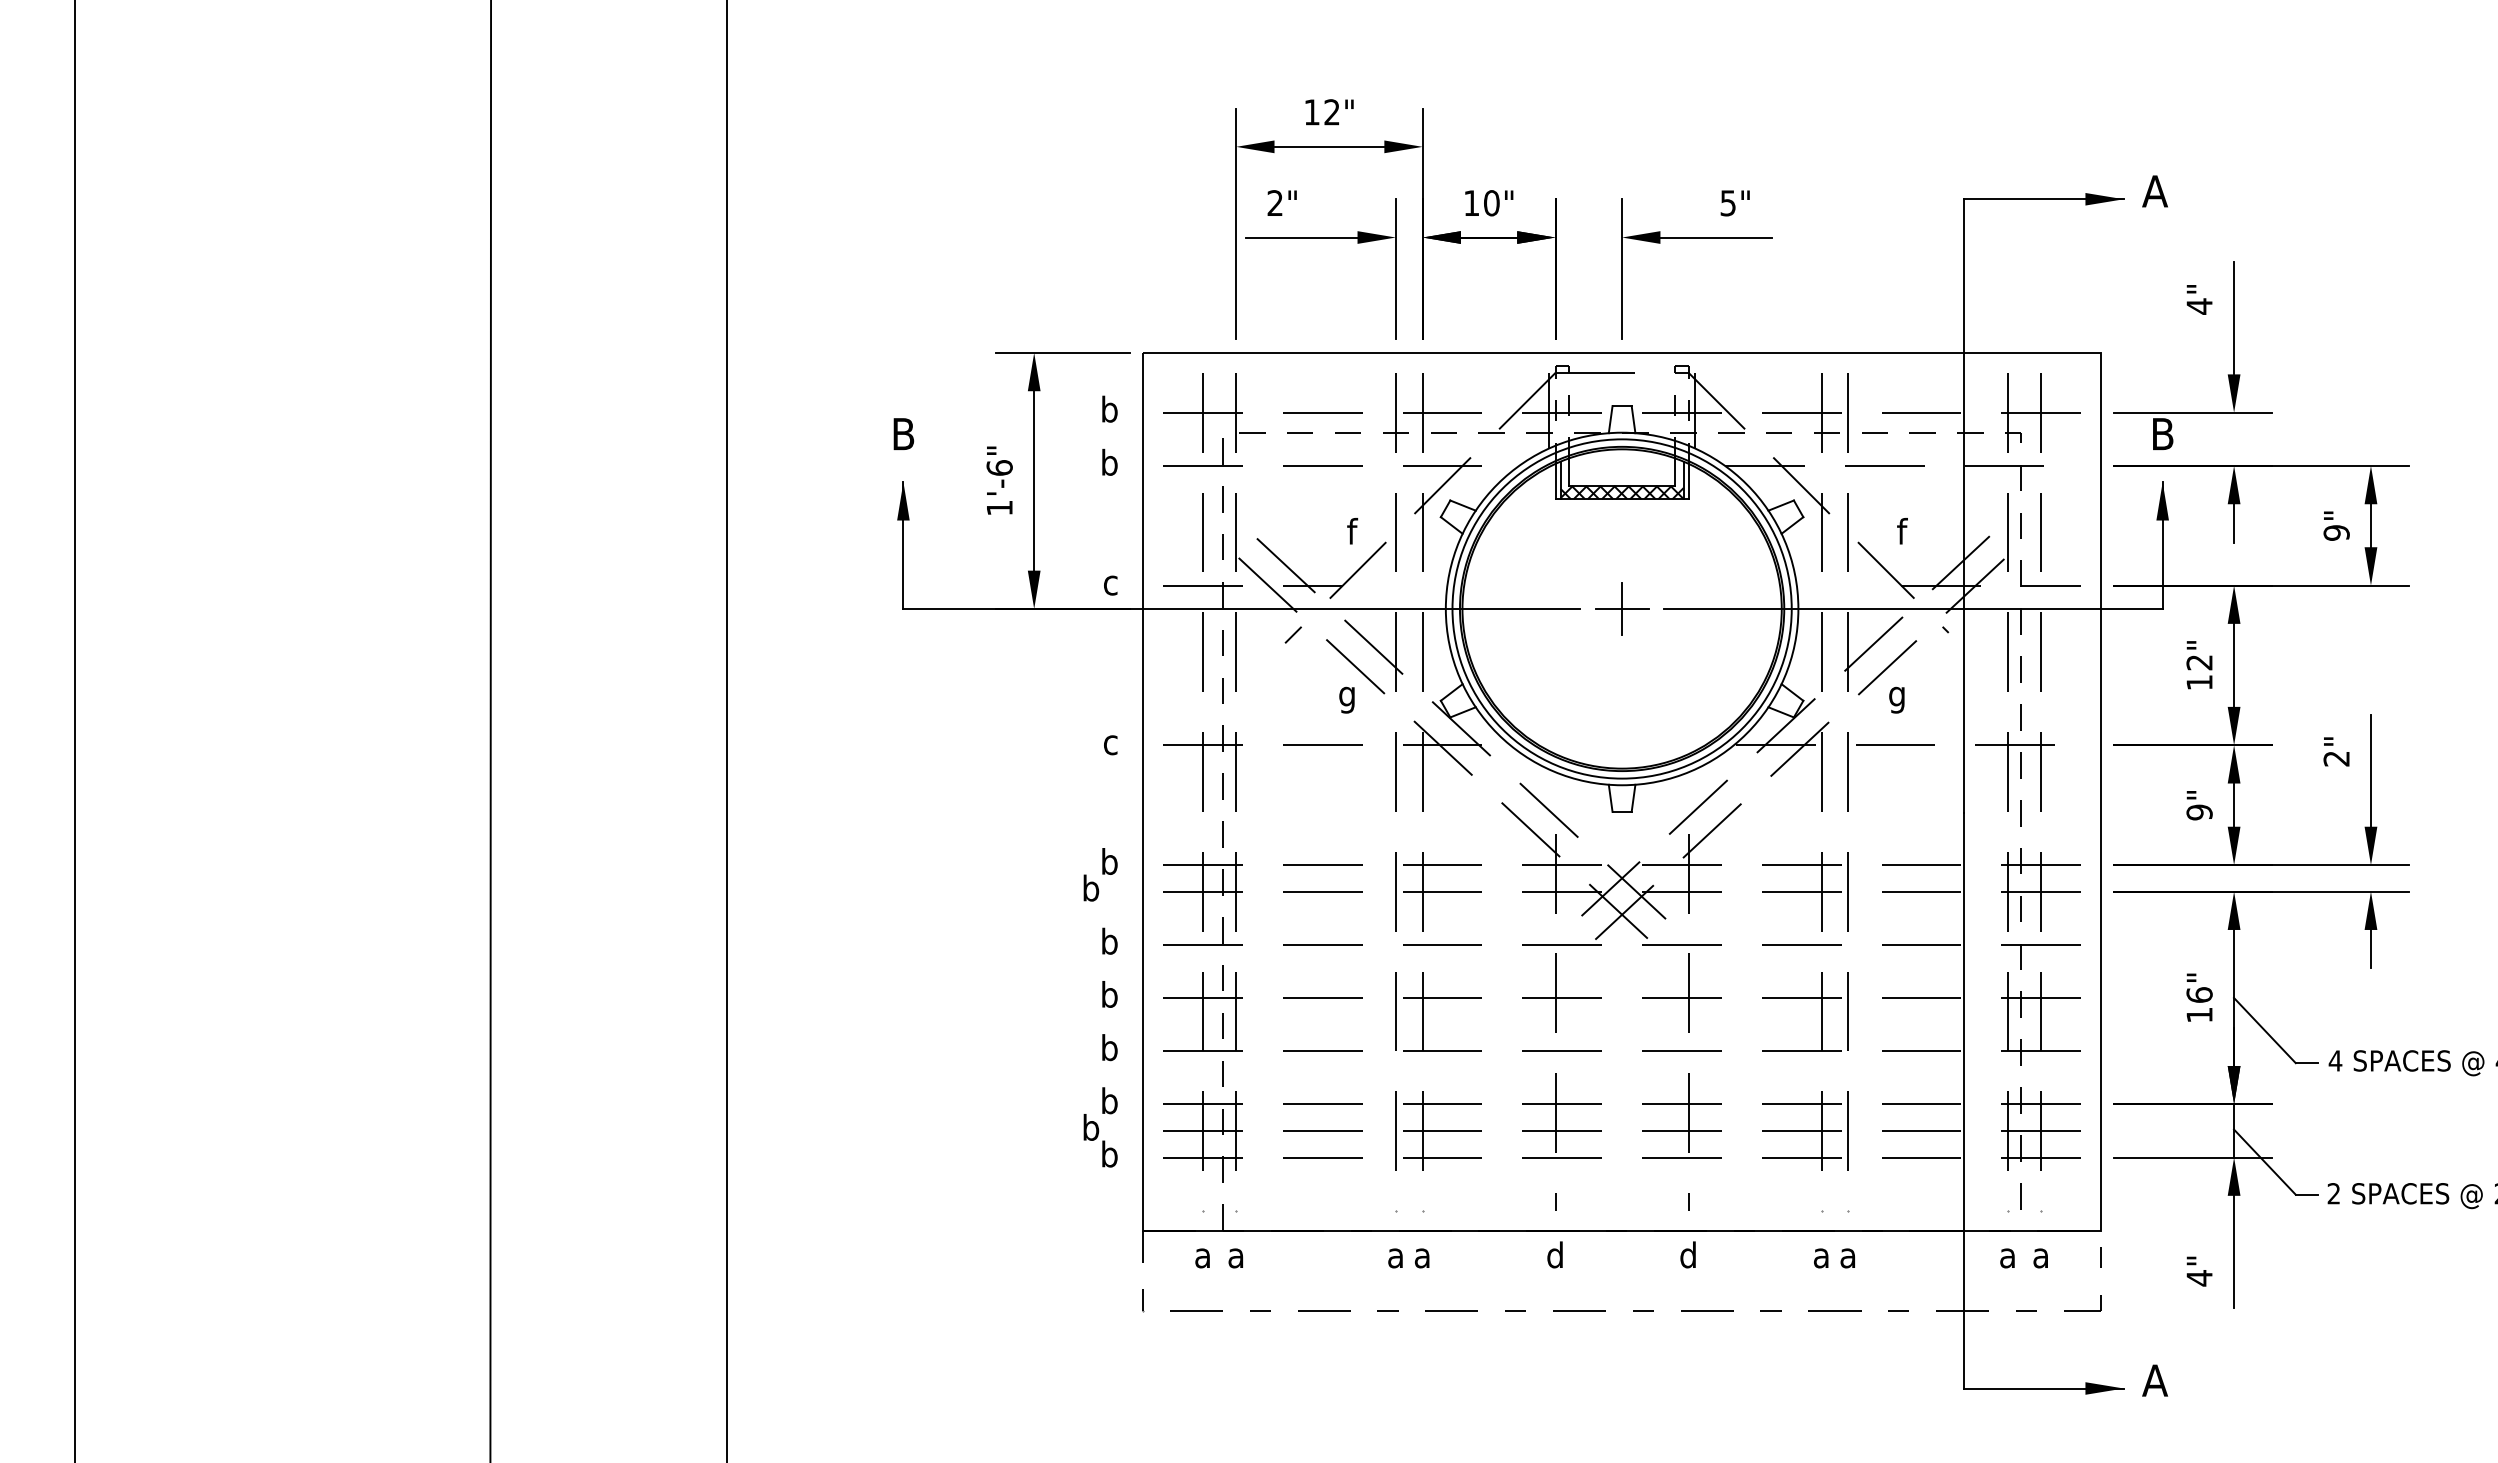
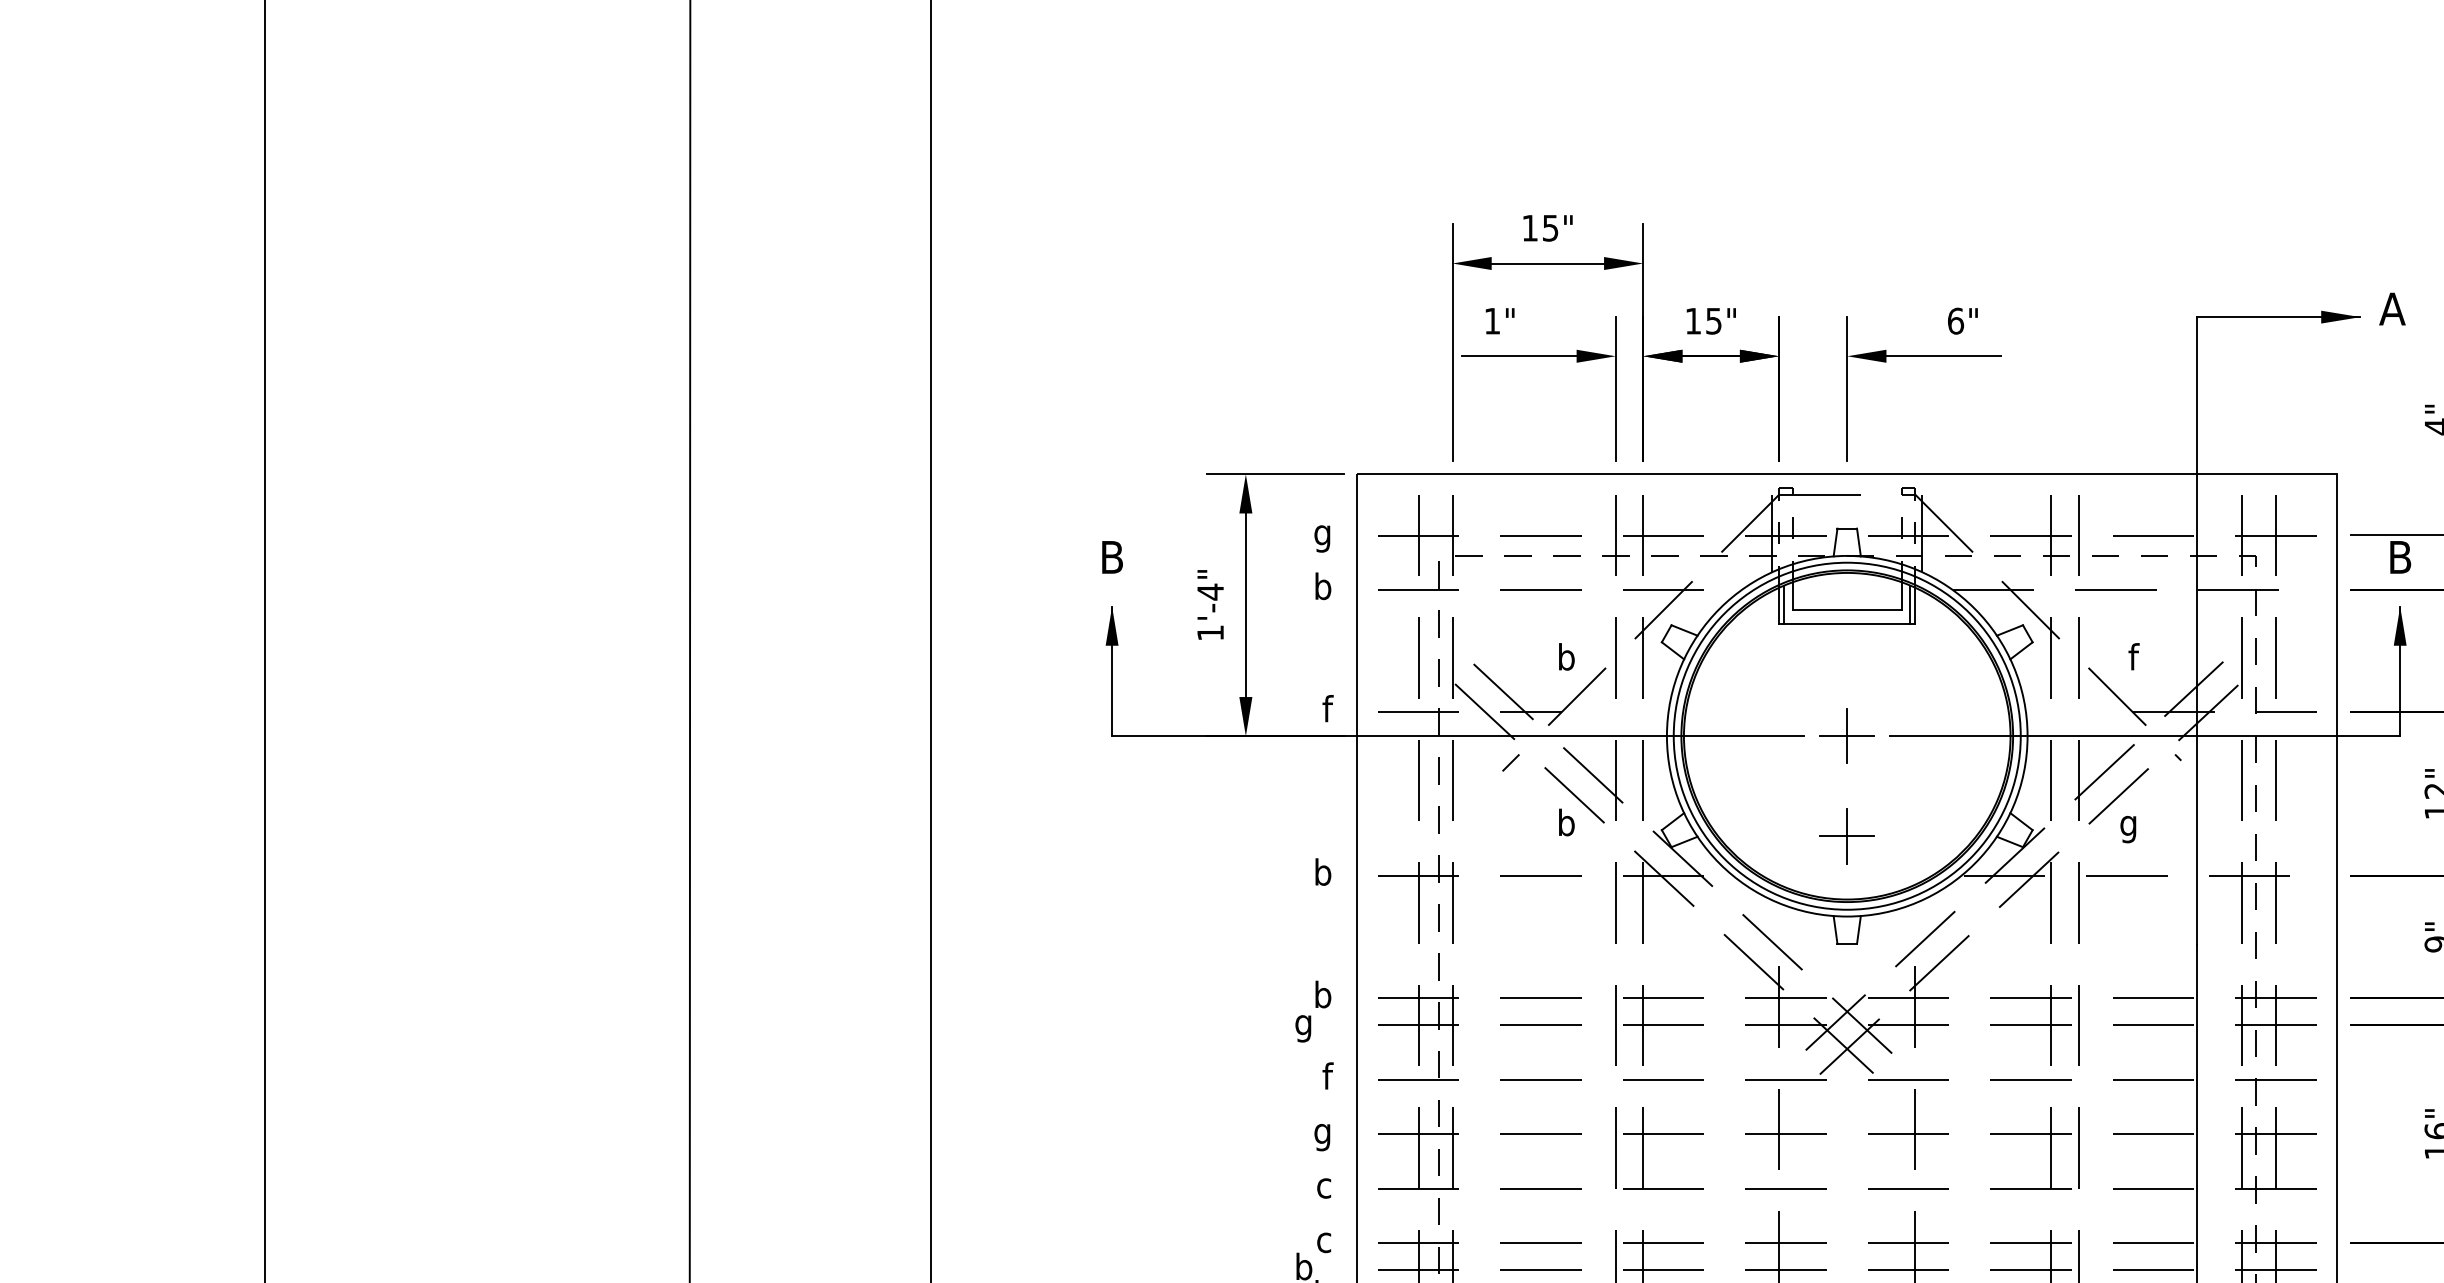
text: (1331, 112) -> (1549, 228), 12" -> 15"
text: (1274, 202) -> (1491, 320), 2" -> 1"
text: (1491, 203) -> (1713, 321), 10" -> 15"
text: (1728, 203) -> (1956, 321), 5" -> 6"
text: (1109, 412) -> (1322, 535), b -> g
text: (999, 467) -> (1210, 591), 1'-6" -> 1'-4"
hatch: (1621, 492) -> (1846, 617), removed
text: (1349, 530) -> (1568, 655), f -> b
text: (1112, 581) -> (1325, 708), c -> f
text: (1347, 696) -> (1566, 825), g -> b
part: (1622, 706) -> (1847, 835), added
text: (1109, 741) -> (1322, 871), c -> b
text: (1090, 891) -> (1303, 1025), b -> g
text: (1111, 940) -> (1324, 1075), b -> f
text: (1109, 997) -> (1322, 1133), b -> g
text: (1109, 1047) -> (1322, 1184), b -> c
text: (1109, 1100) -> (1322, 1239), b -> c

